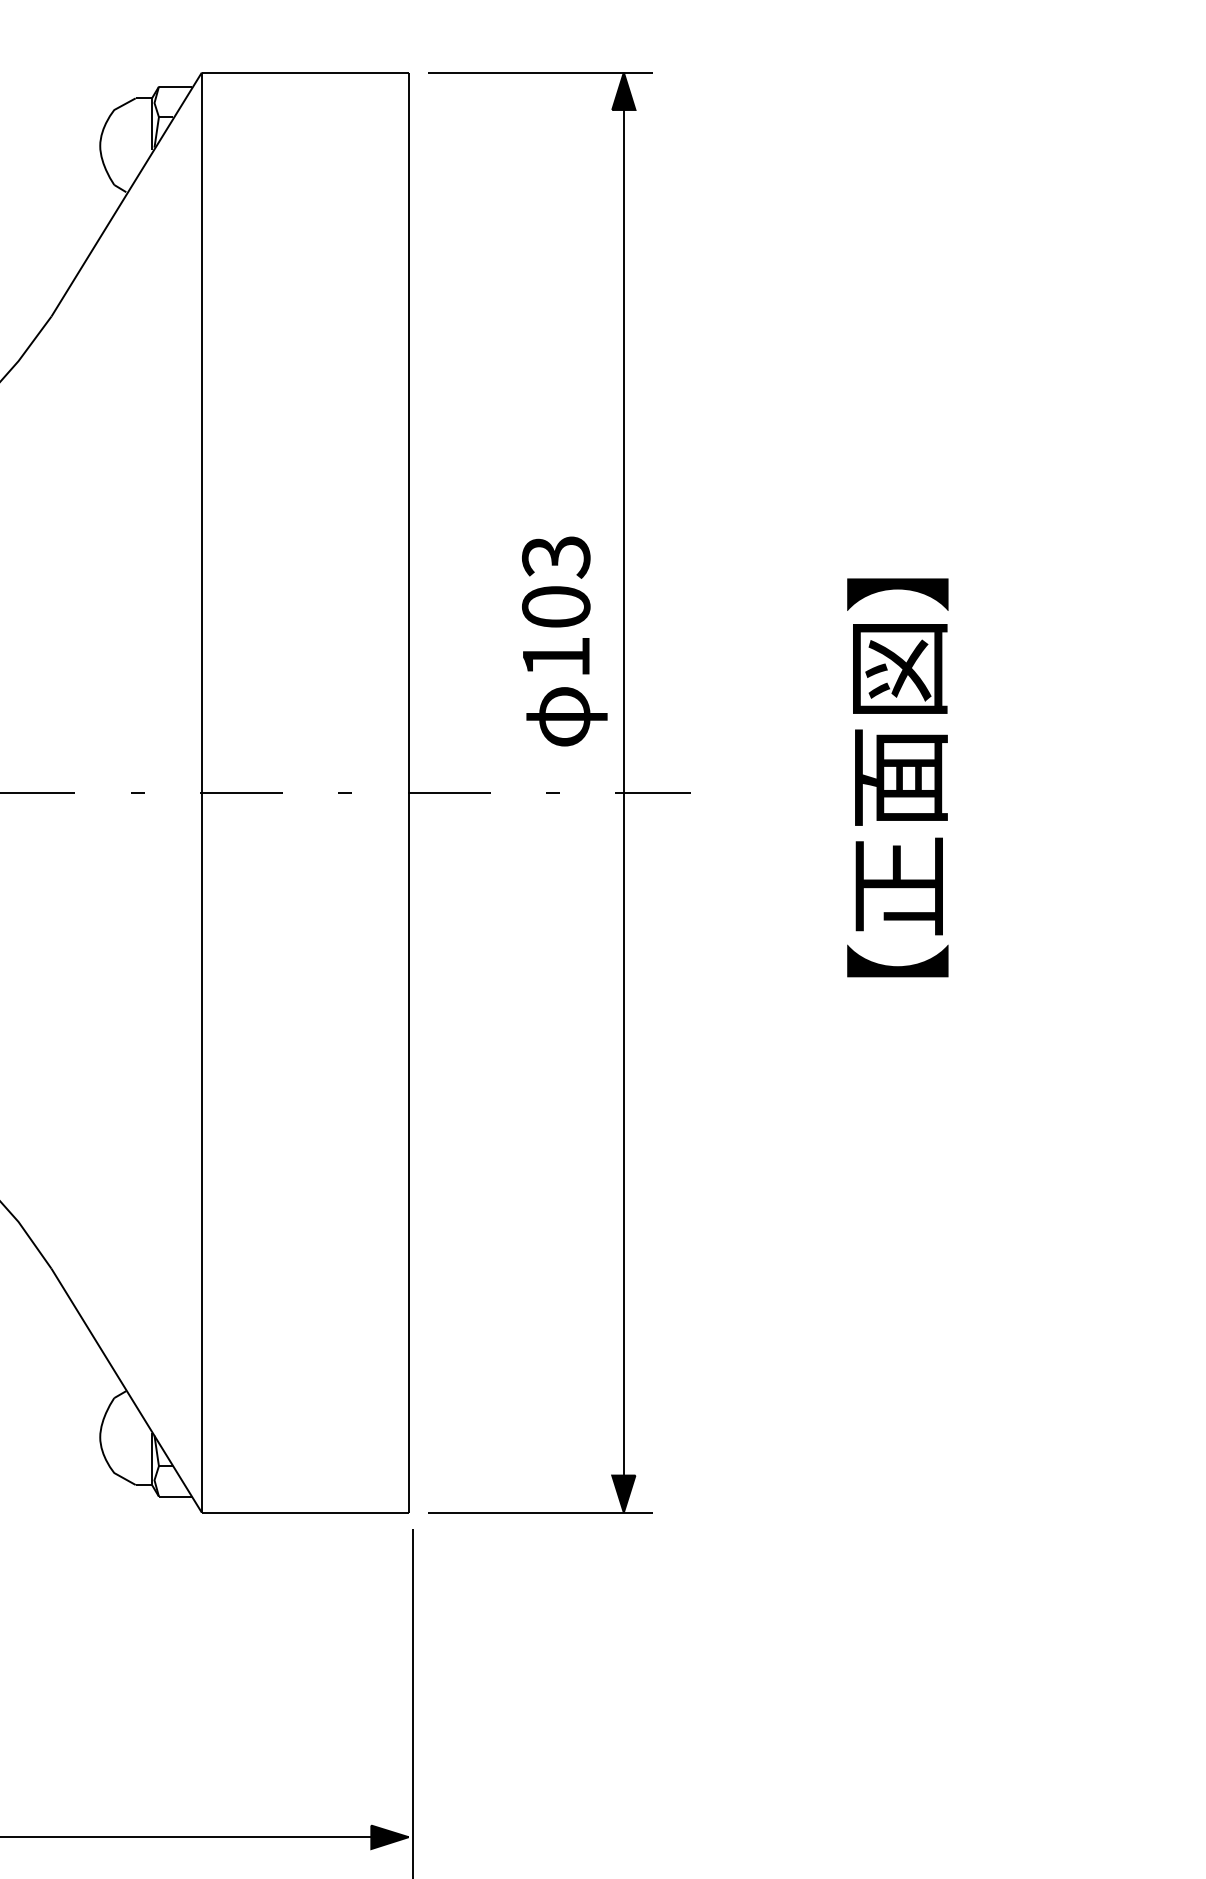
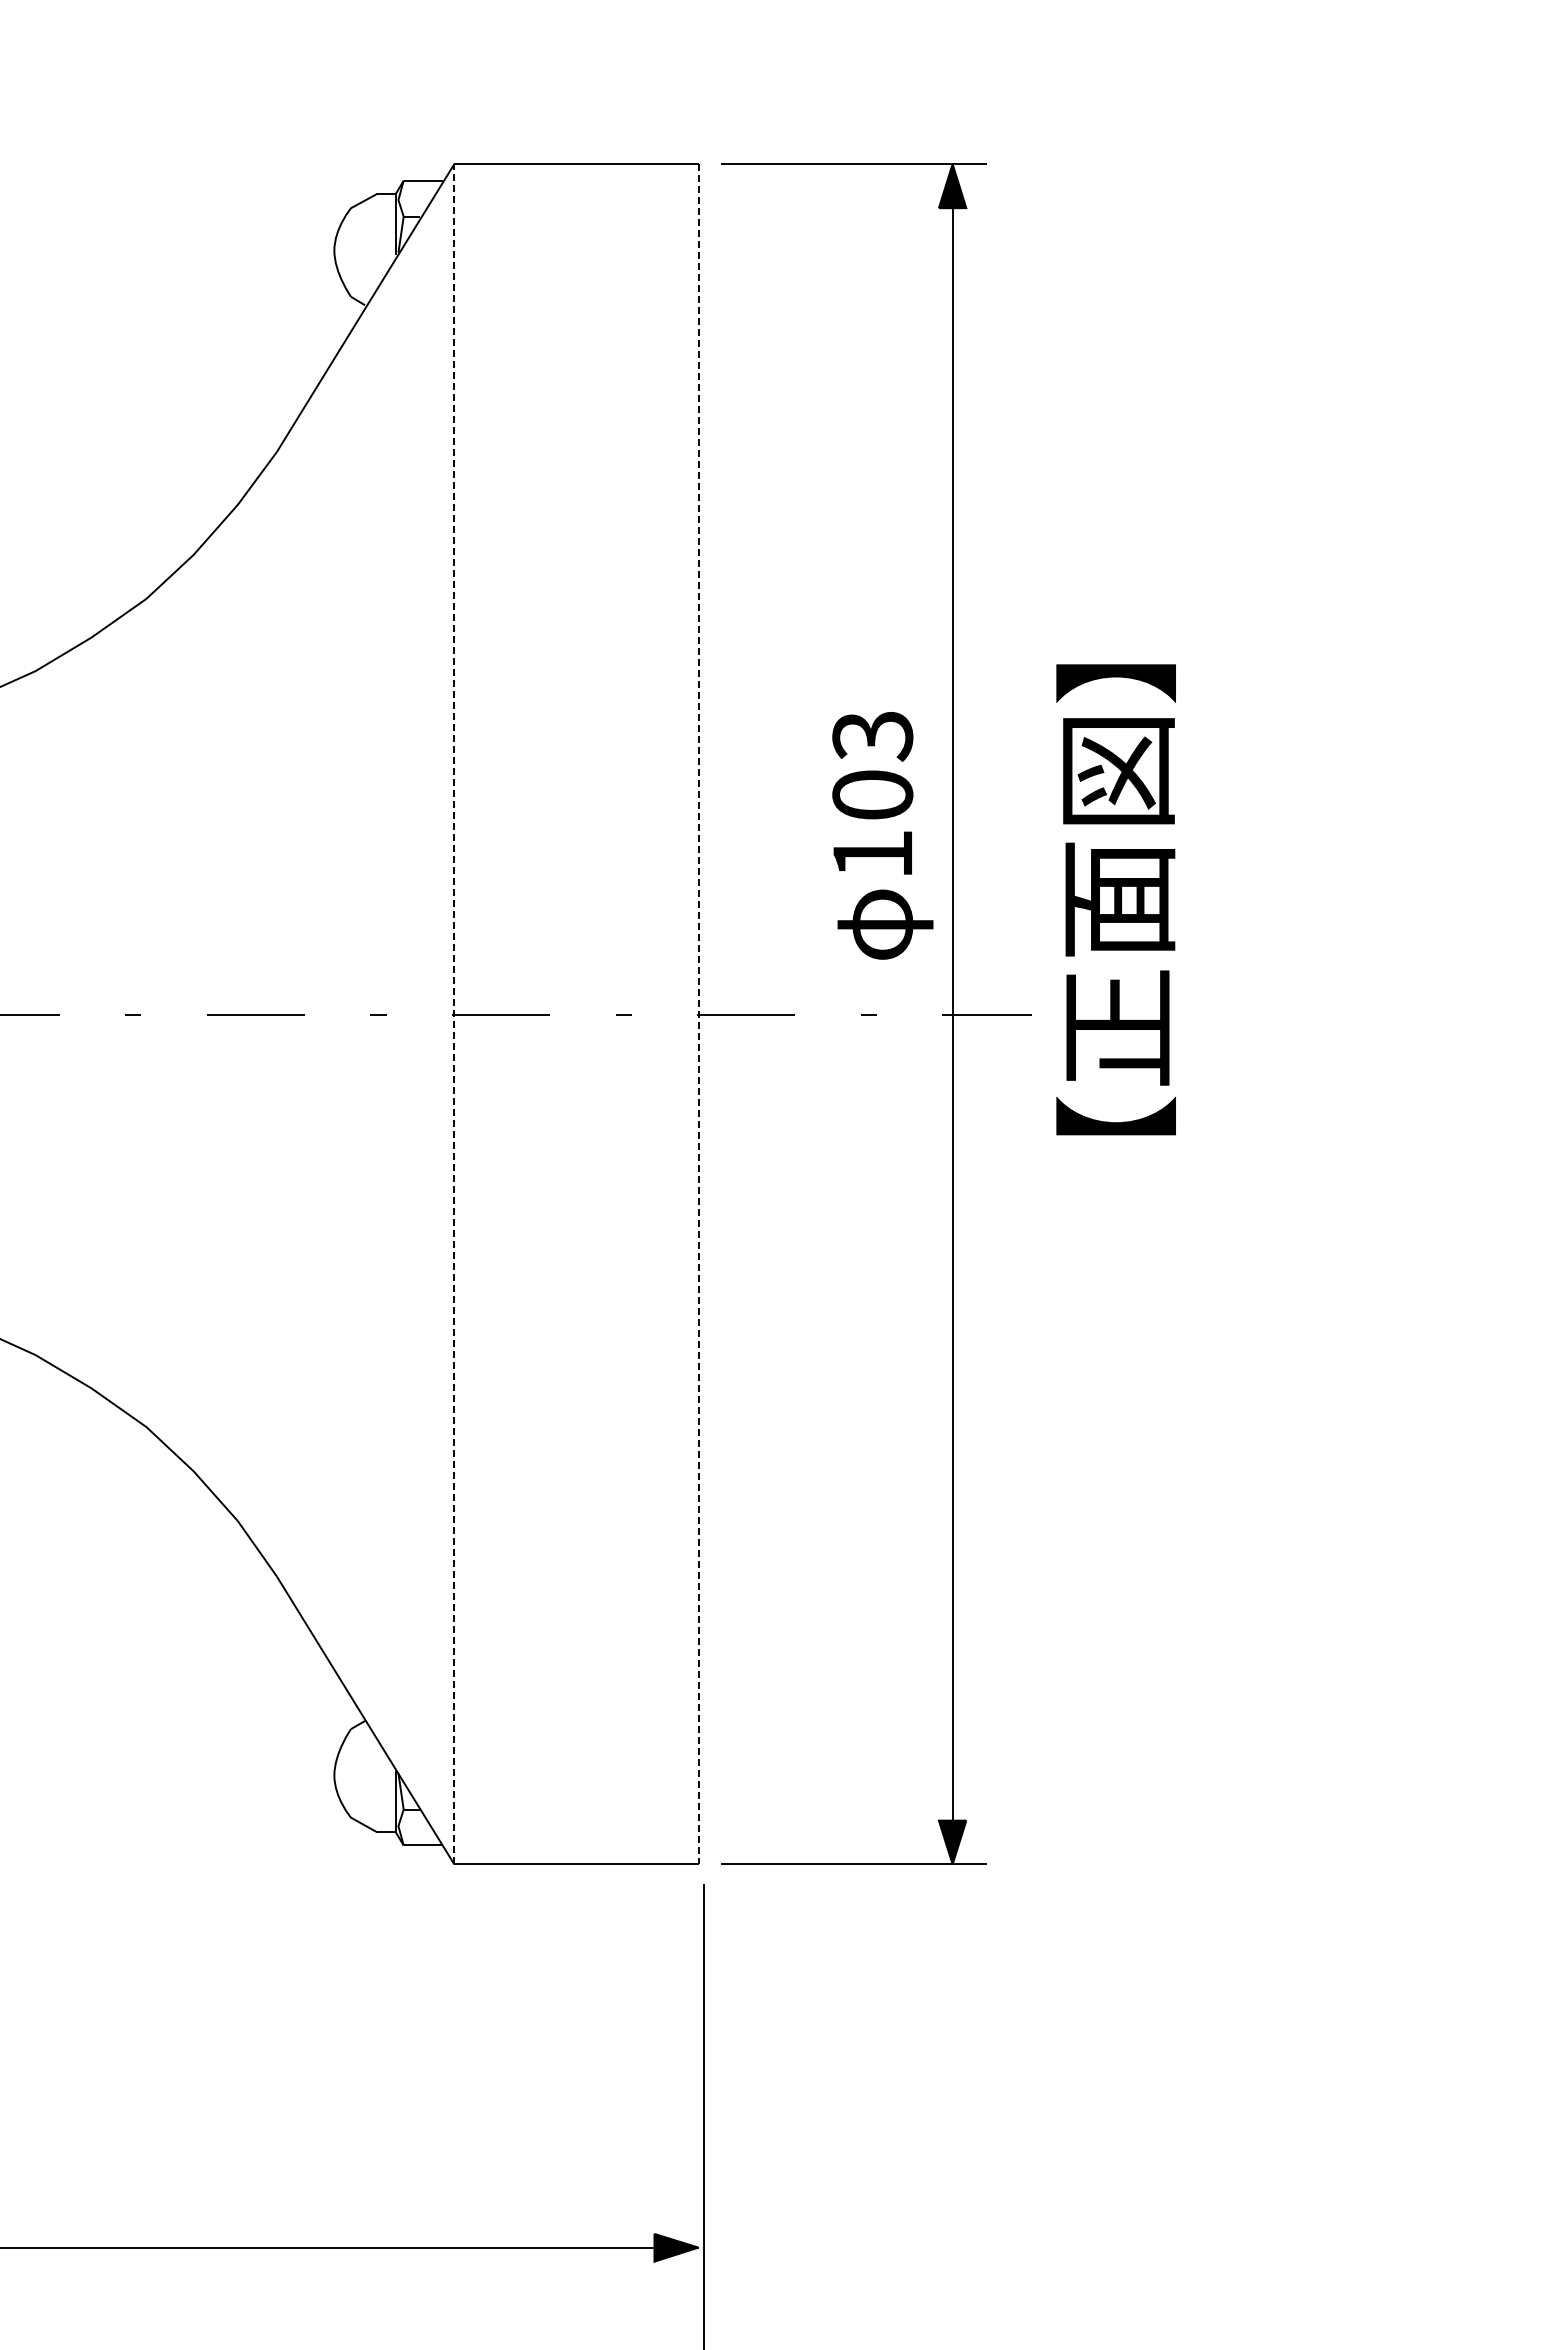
text: (897, 777) -> (1115, 899), moved
line: (201, 791) -> (454, 1013), solid -> dashed
line: (408, 792) -> (698, 1014), solid -> dashed

